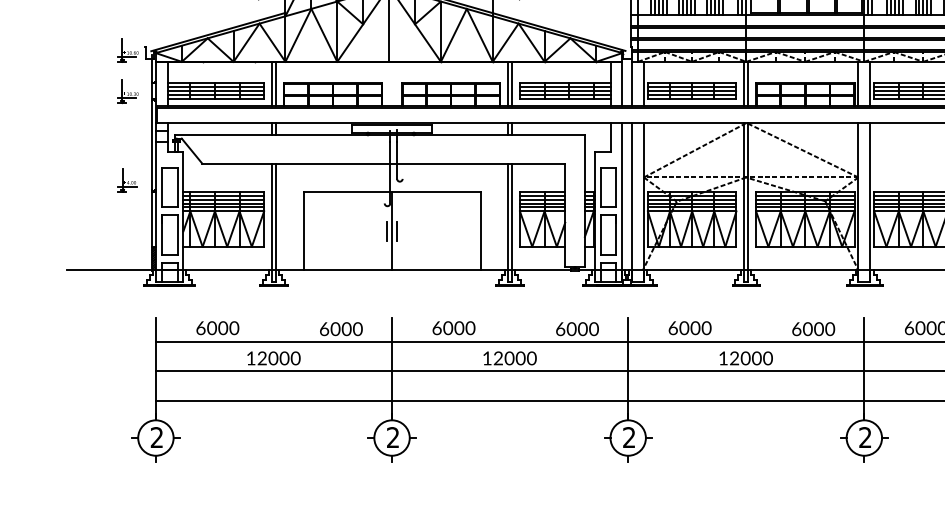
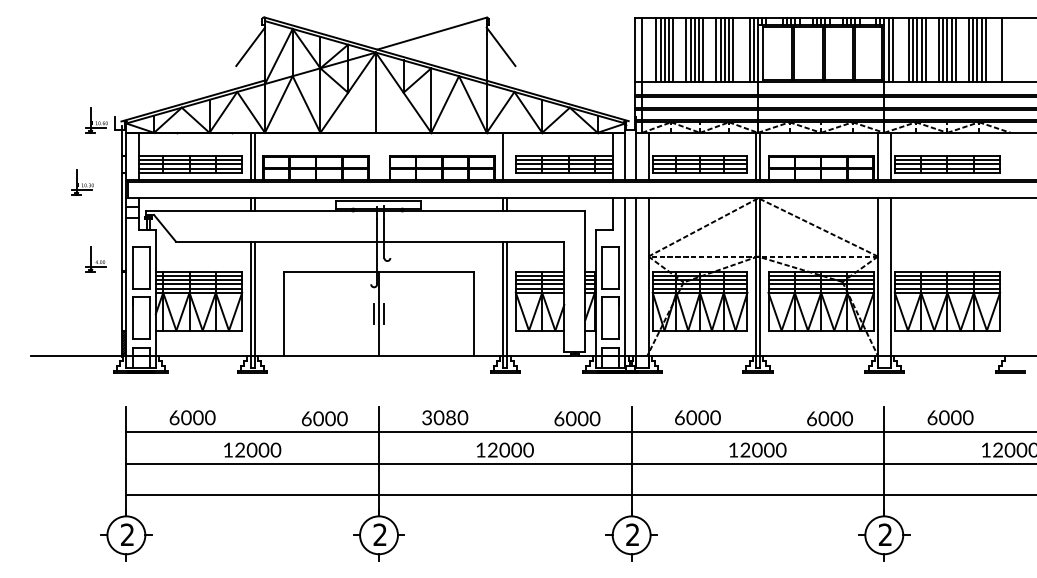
line: (512, 83) -> (507, 156), removed
part: (127, 91) -> (82, 182), moved
text: (448, 327) -> (439, 417), 6000 -> 3080

